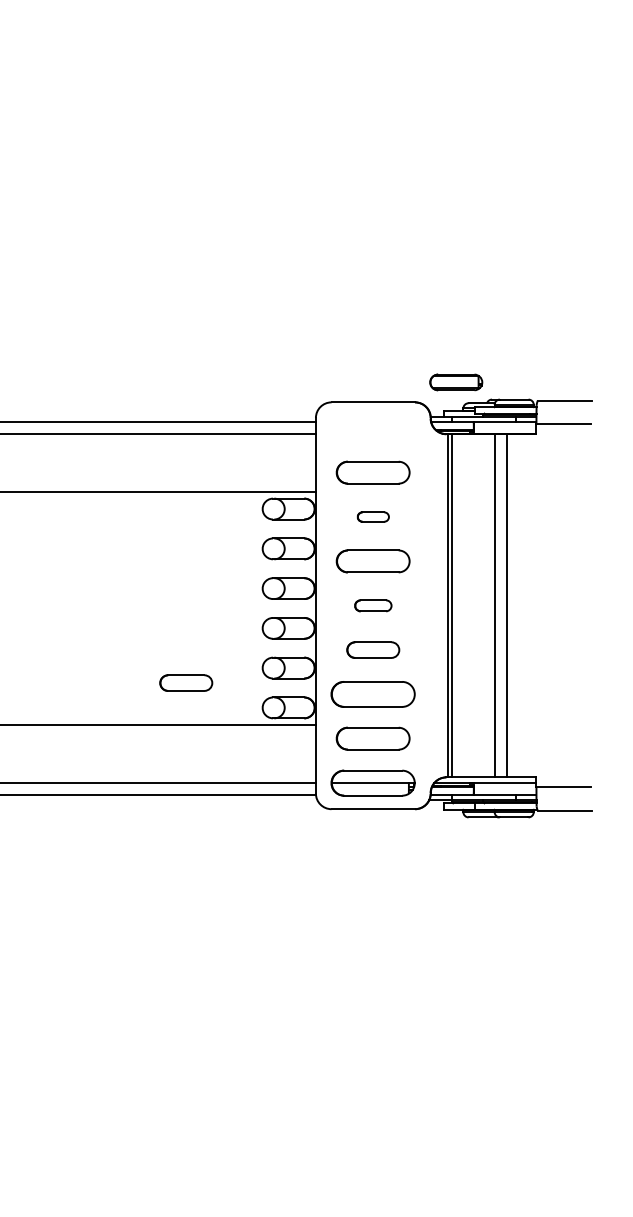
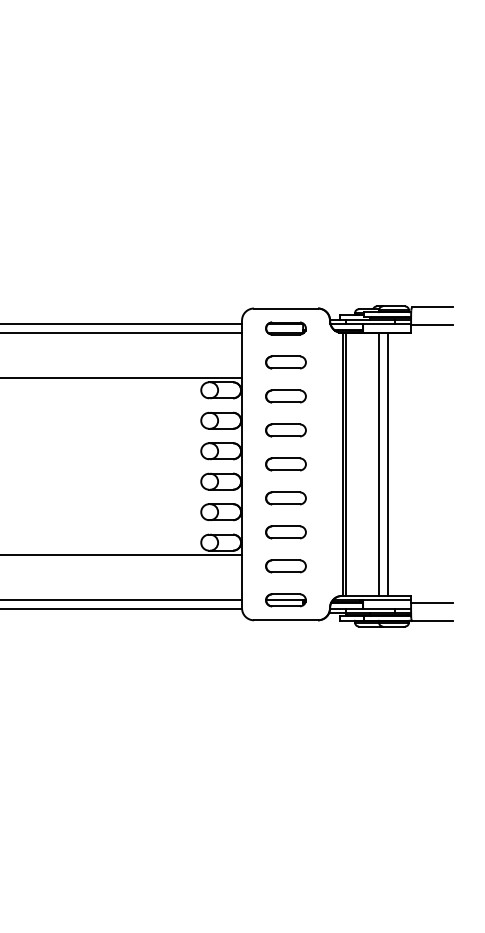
part: (456, 382) -> (286, 328), moved
part: (373, 472) -> (286, 362), size x0.71
part: (373, 516) -> (286, 395), size x1.67
part: (373, 561) -> (286, 430), size x0.71
part: (373, 605) -> (286, 464), size x1.43
part: (186, 682) -> (142, 523), removed
part: (373, 694) -> (286, 532), size x0.62
part: (373, 738) -> (286, 566), size x0.71
part: (373, 782) -> (286, 599), size x0.62

